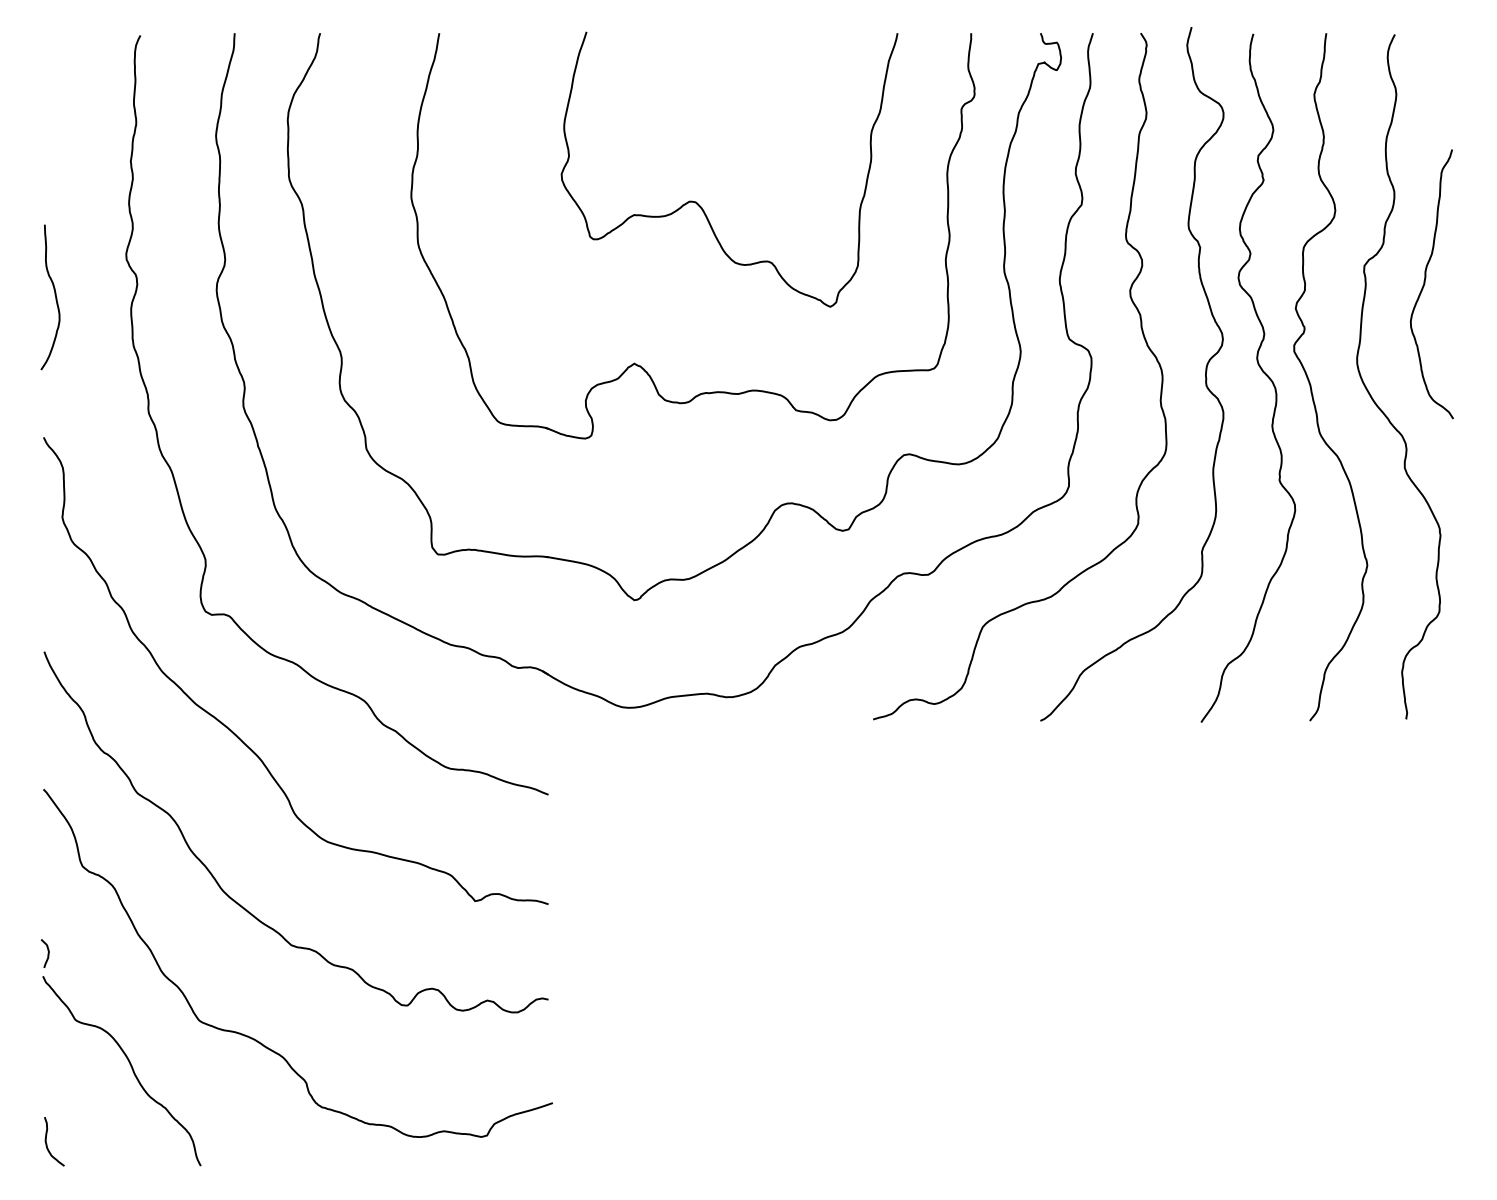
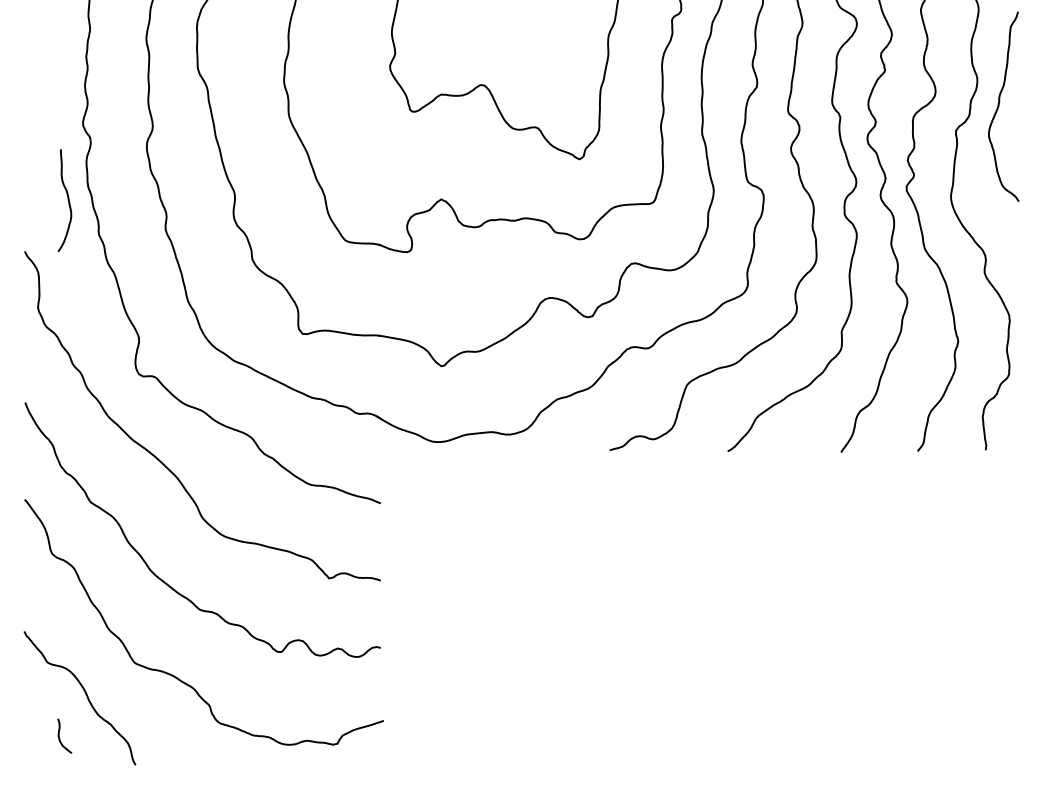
curve: (1425, 284) -> (999, 106), moved
curve: (54, 295) -> (67, 199), moved
curve: (47, 953) -> (27, 615), removed
curve: (47, 1143) -> (59, 737), moved

